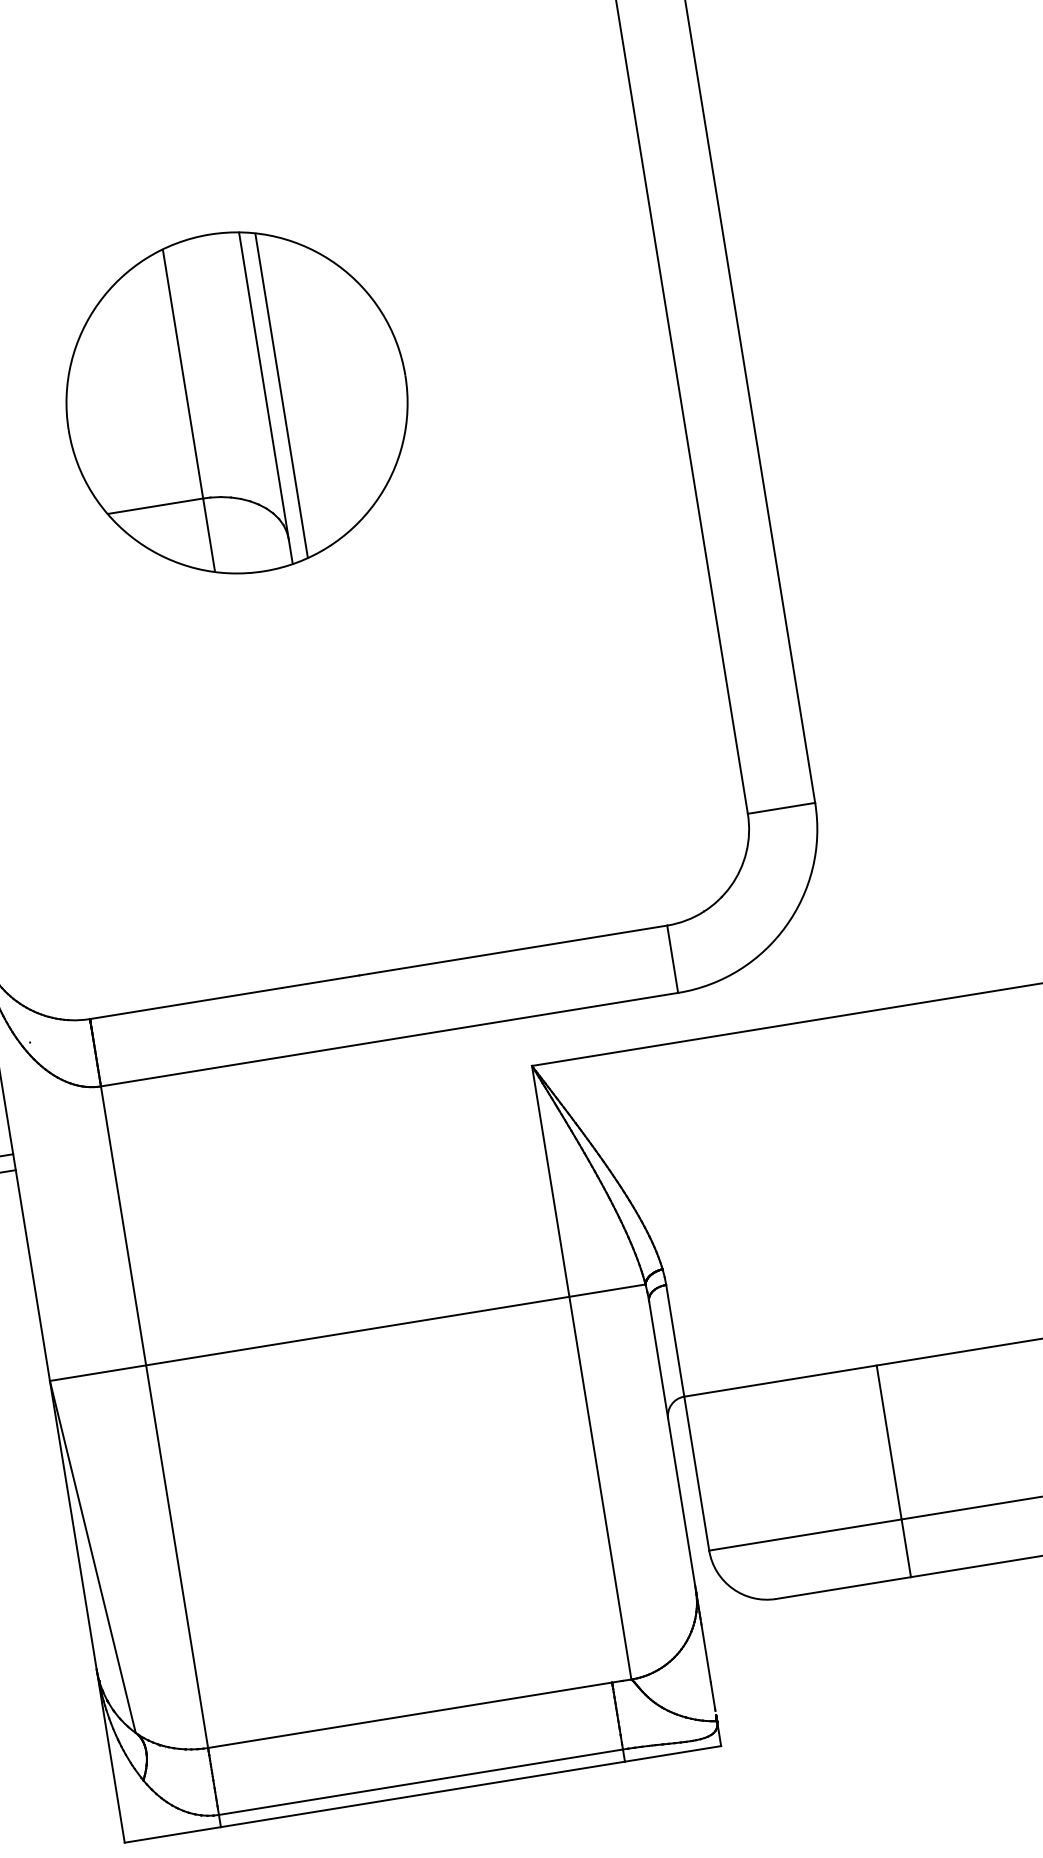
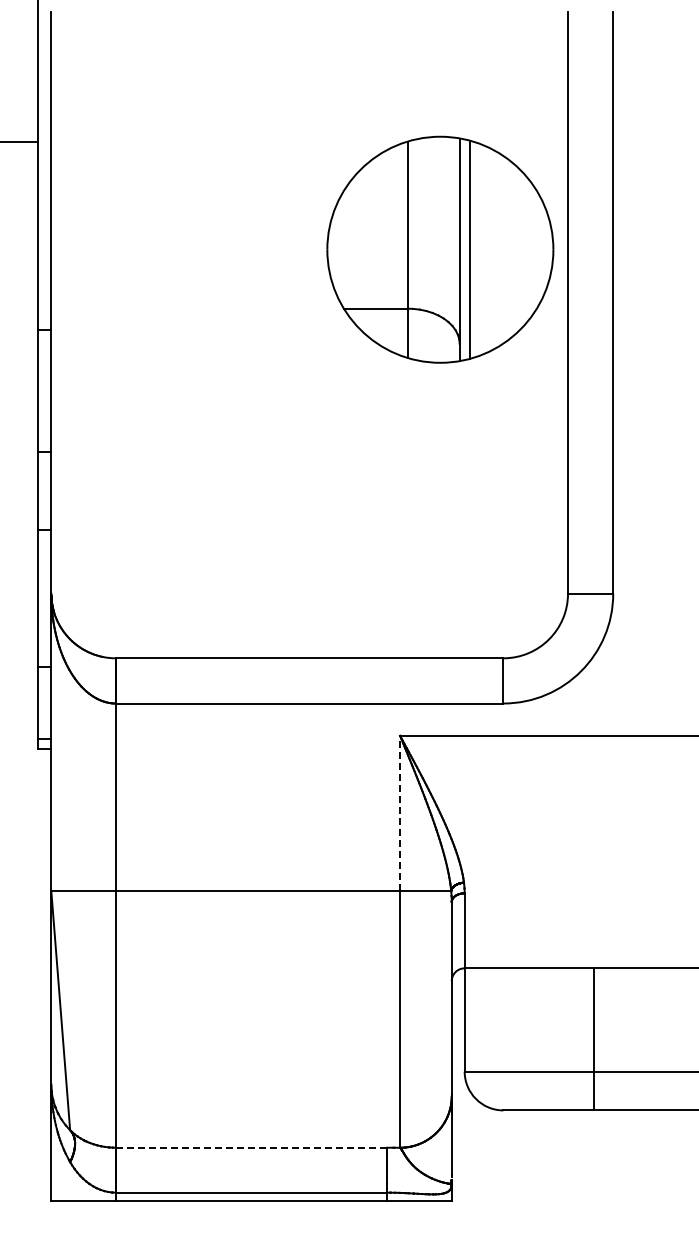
part: (237, 402) -> (440, 249), moved
line: (551, 1181) -> (400, 813), solid -> dashed
line: (410, 1714) -> (251, 1147), solid -> dashed

